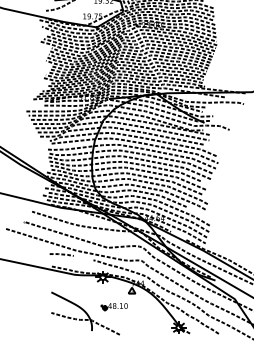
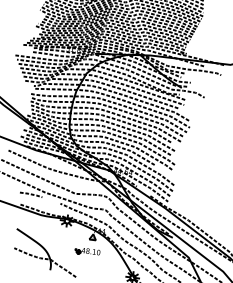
part: (113, 307) -> (86, 252), moved

